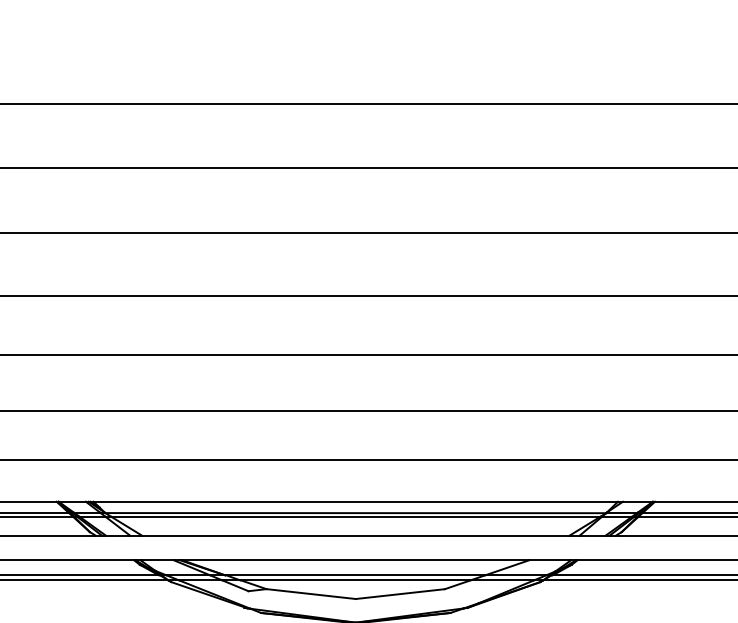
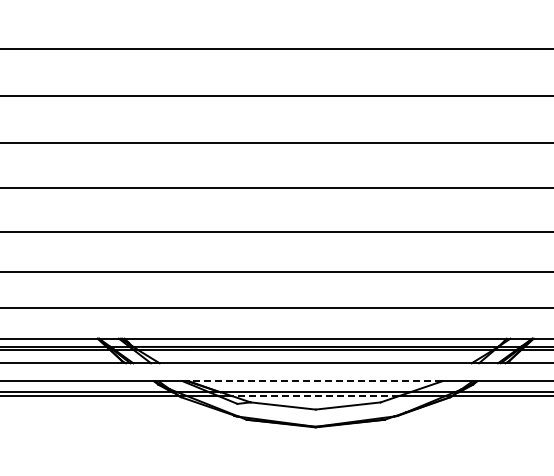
line: (355, 560) -> (315, 381), solid -> dashed
line: (355, 581) -> (315, 396), solid -> dashed

